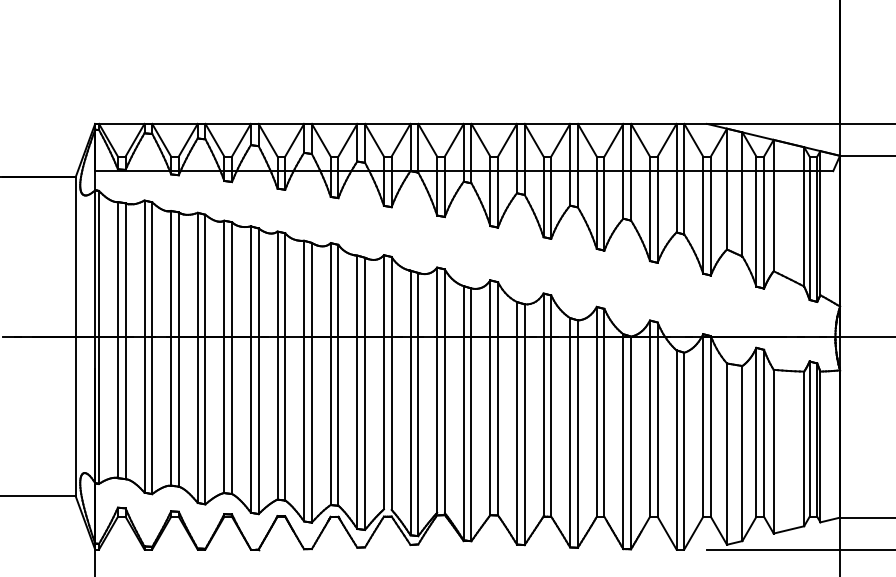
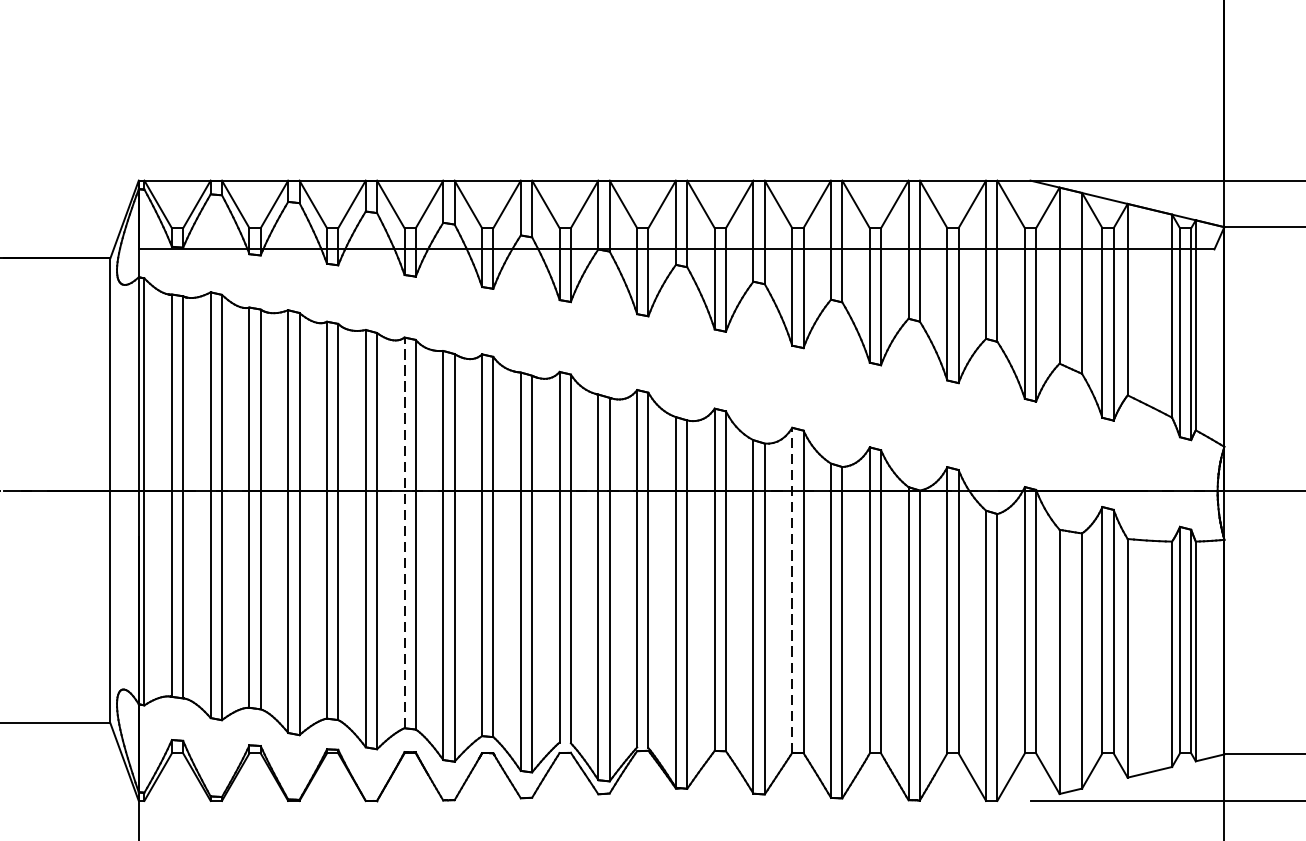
line: (277, 365) -> (404, 532), solid -> dashed
line: (543, 405) -> (792, 591), solid -> dashed

